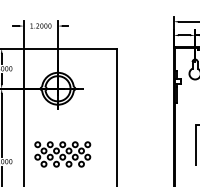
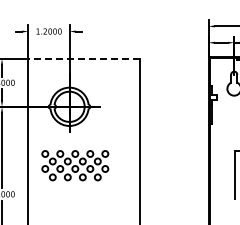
line: (70, 48) -> (84, 58), solid -> dashed
part: (62, 154) -> (75, 165), moved

